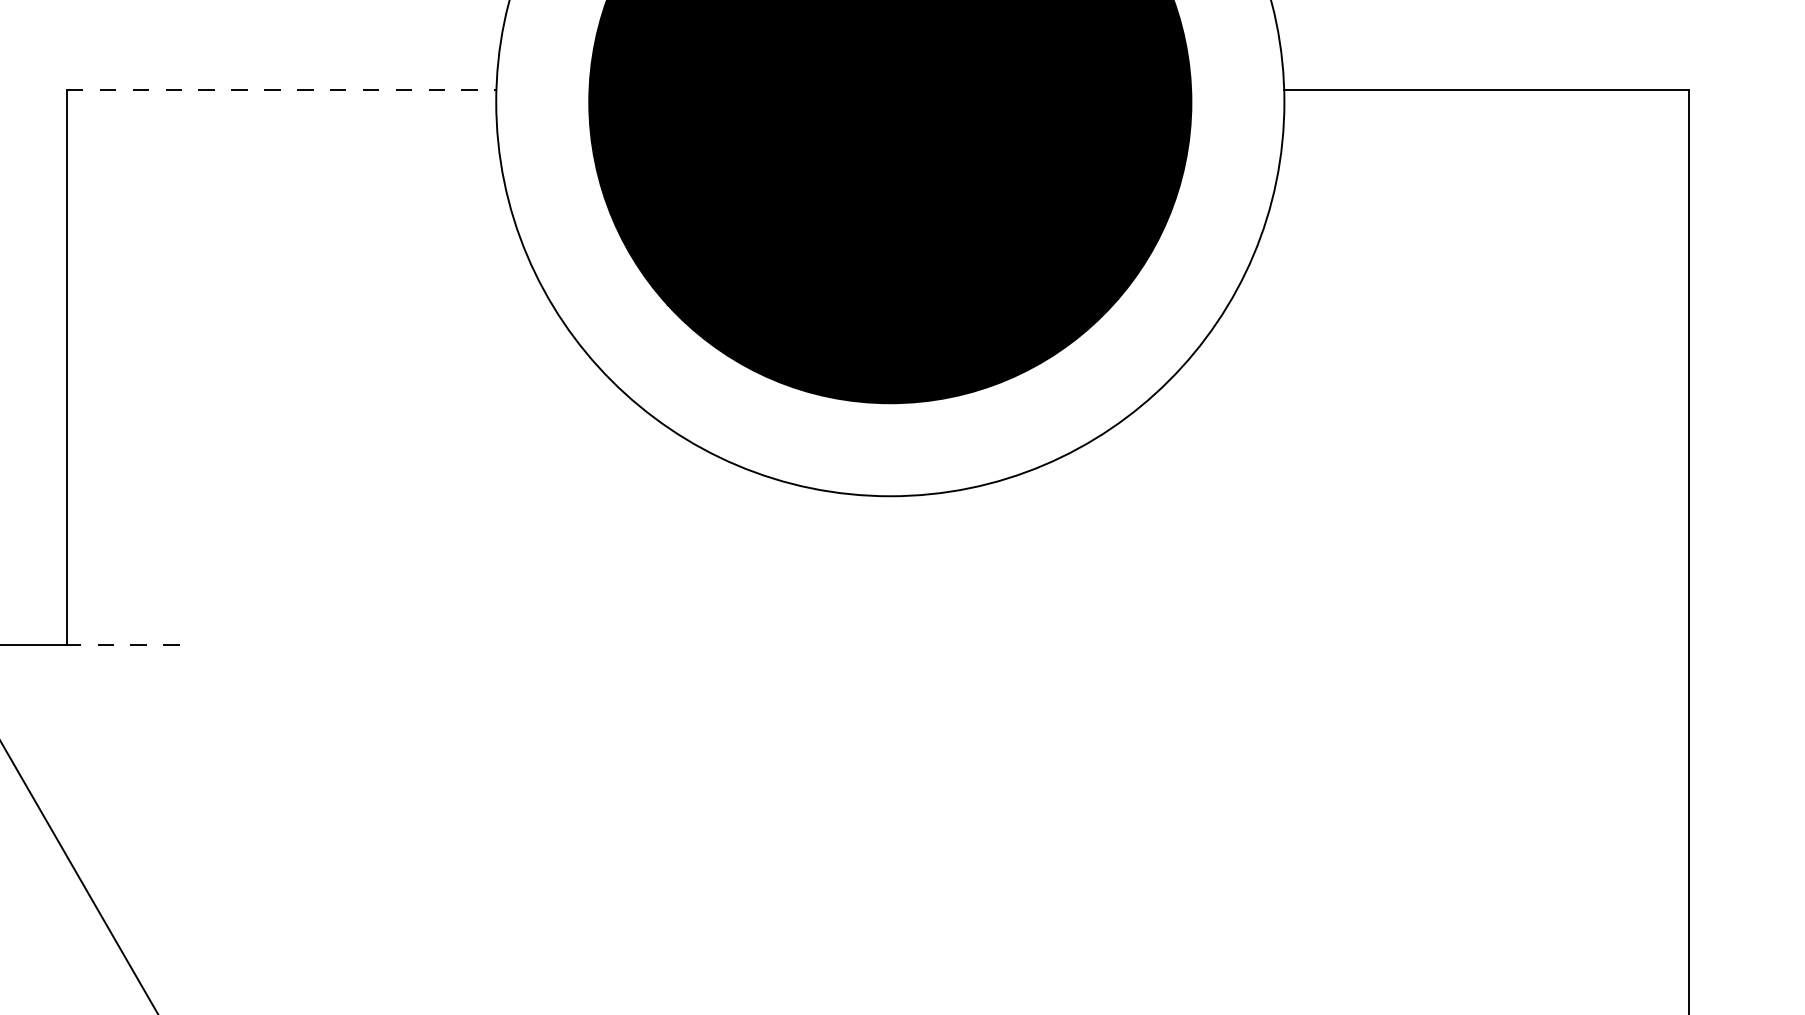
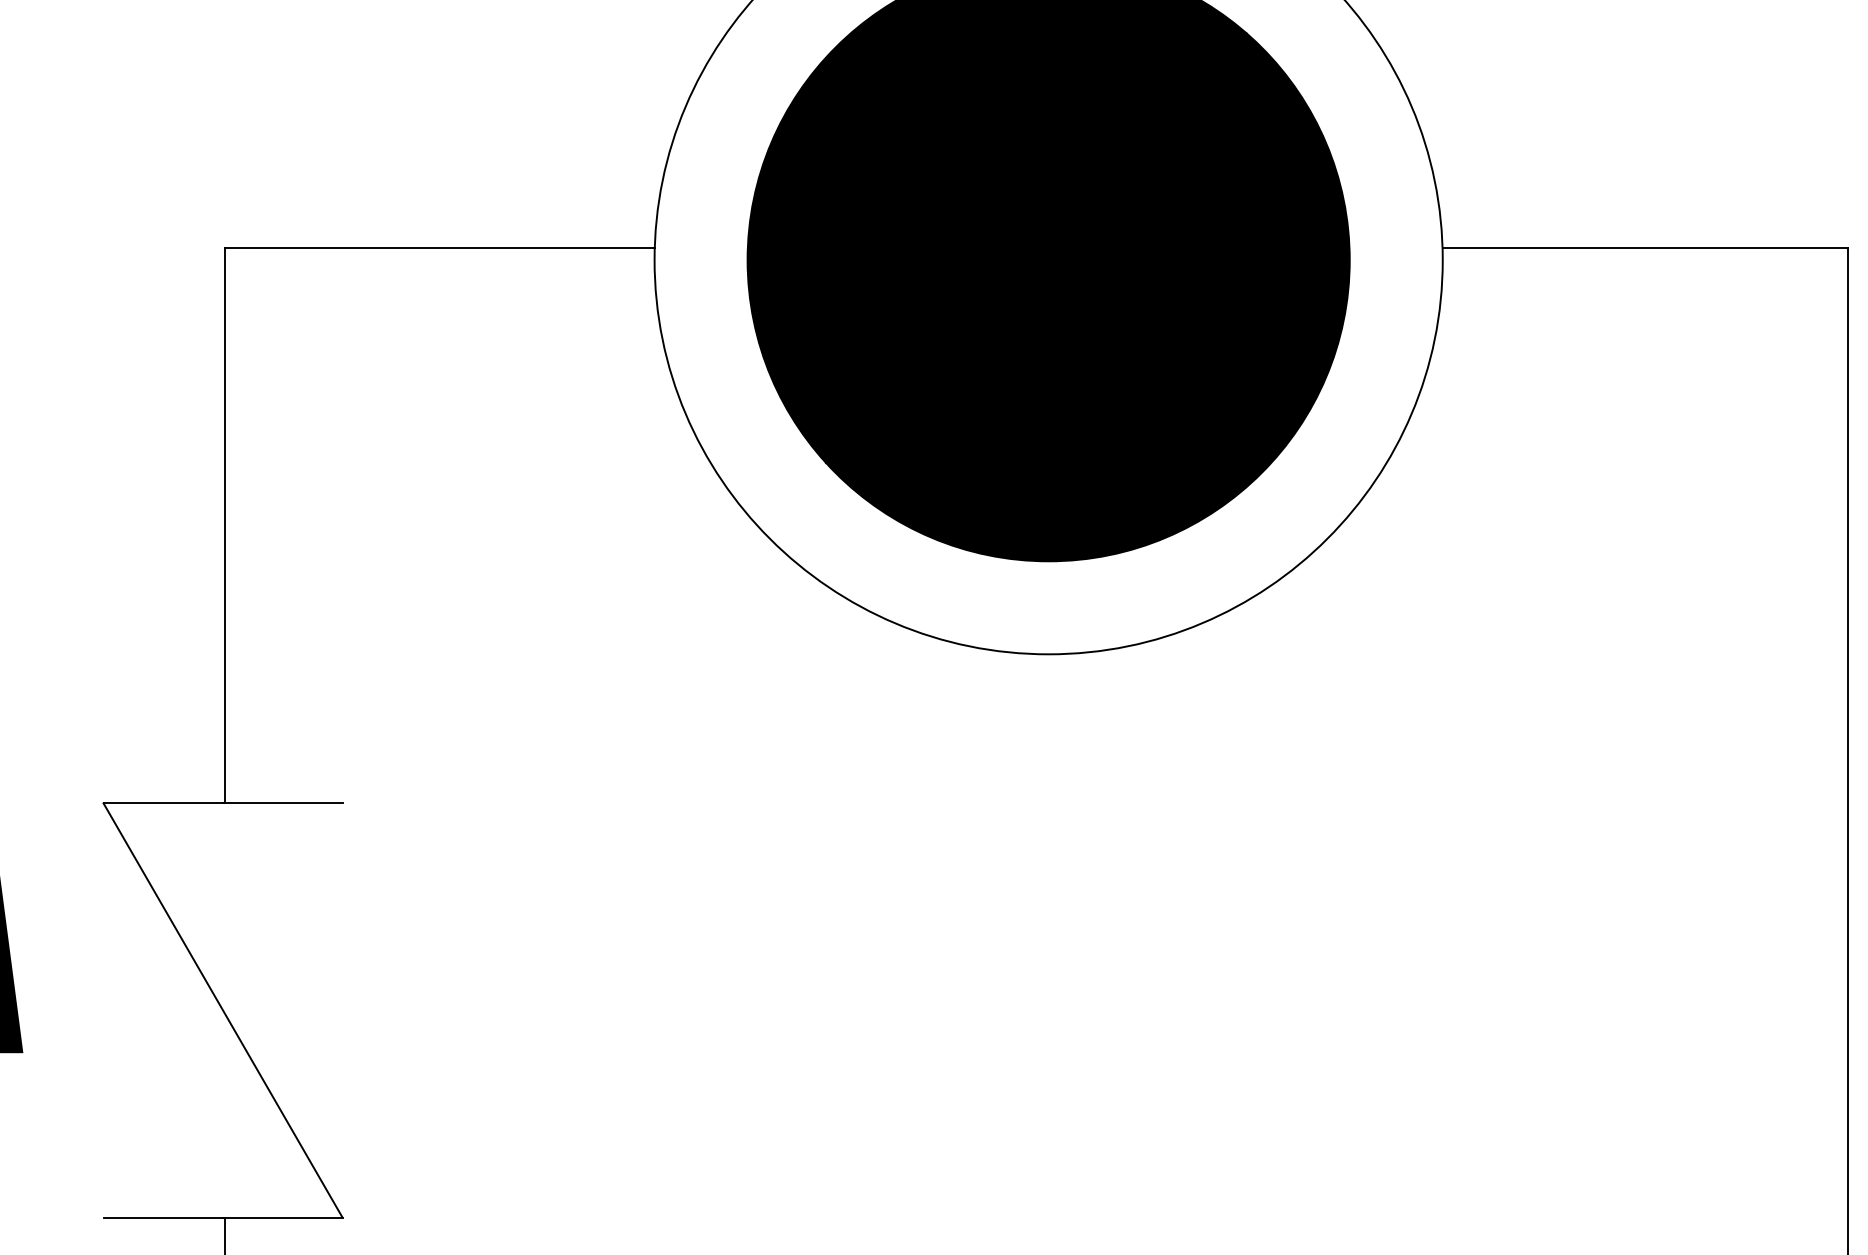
line: (282, 90) -> (440, 248), dashed -> solid
line: (124, 645) -> (282, 803), dashed -> solid

